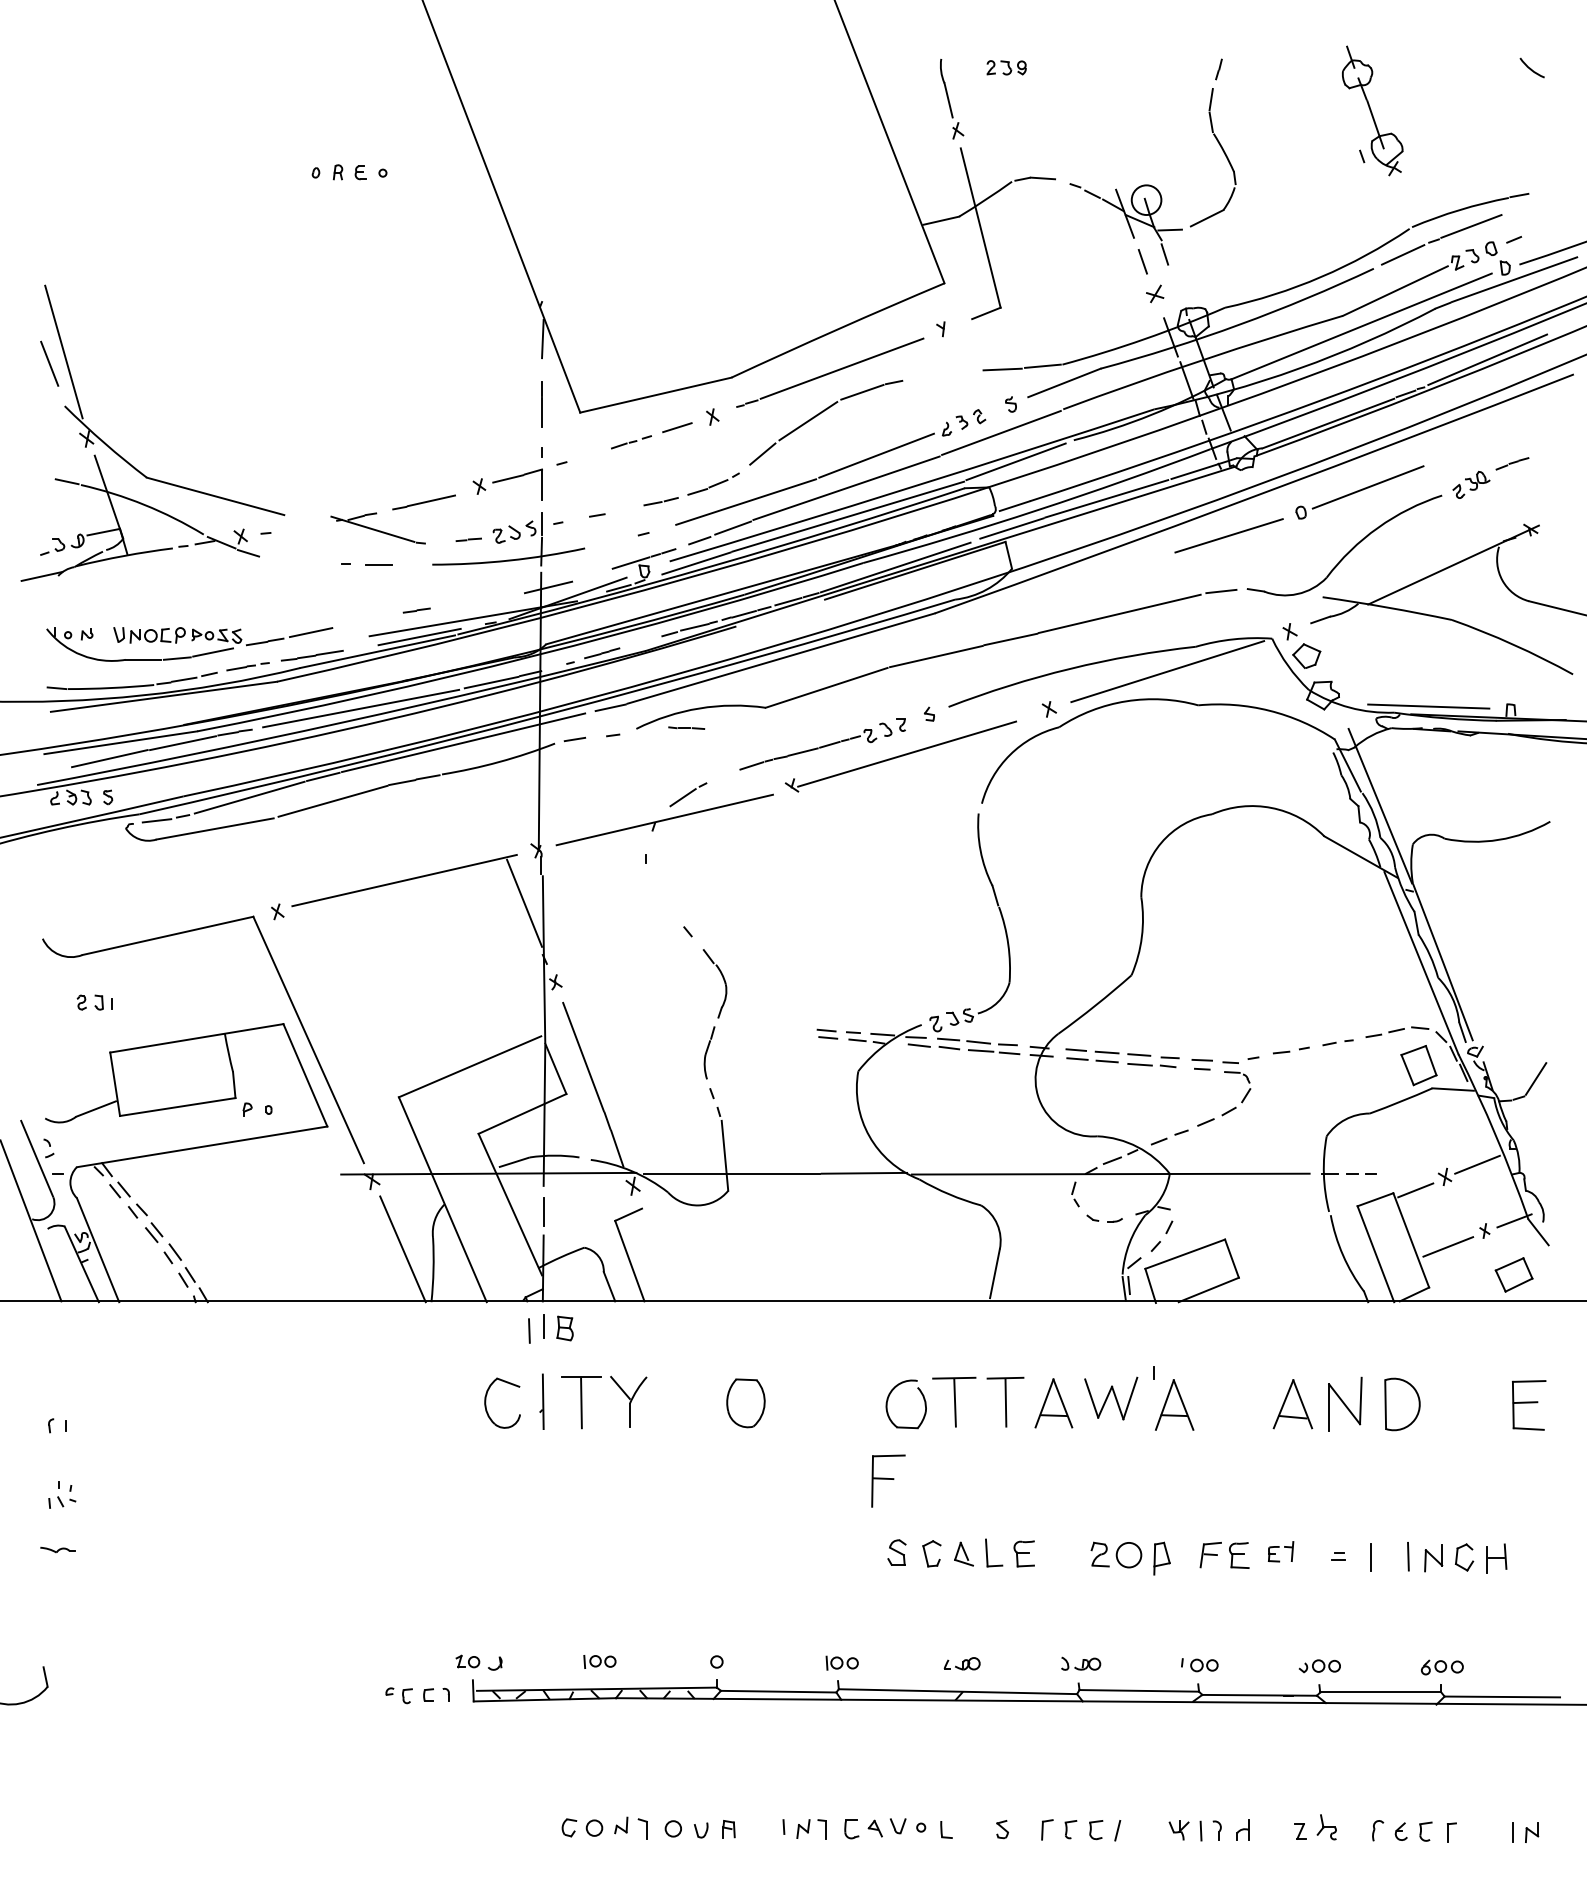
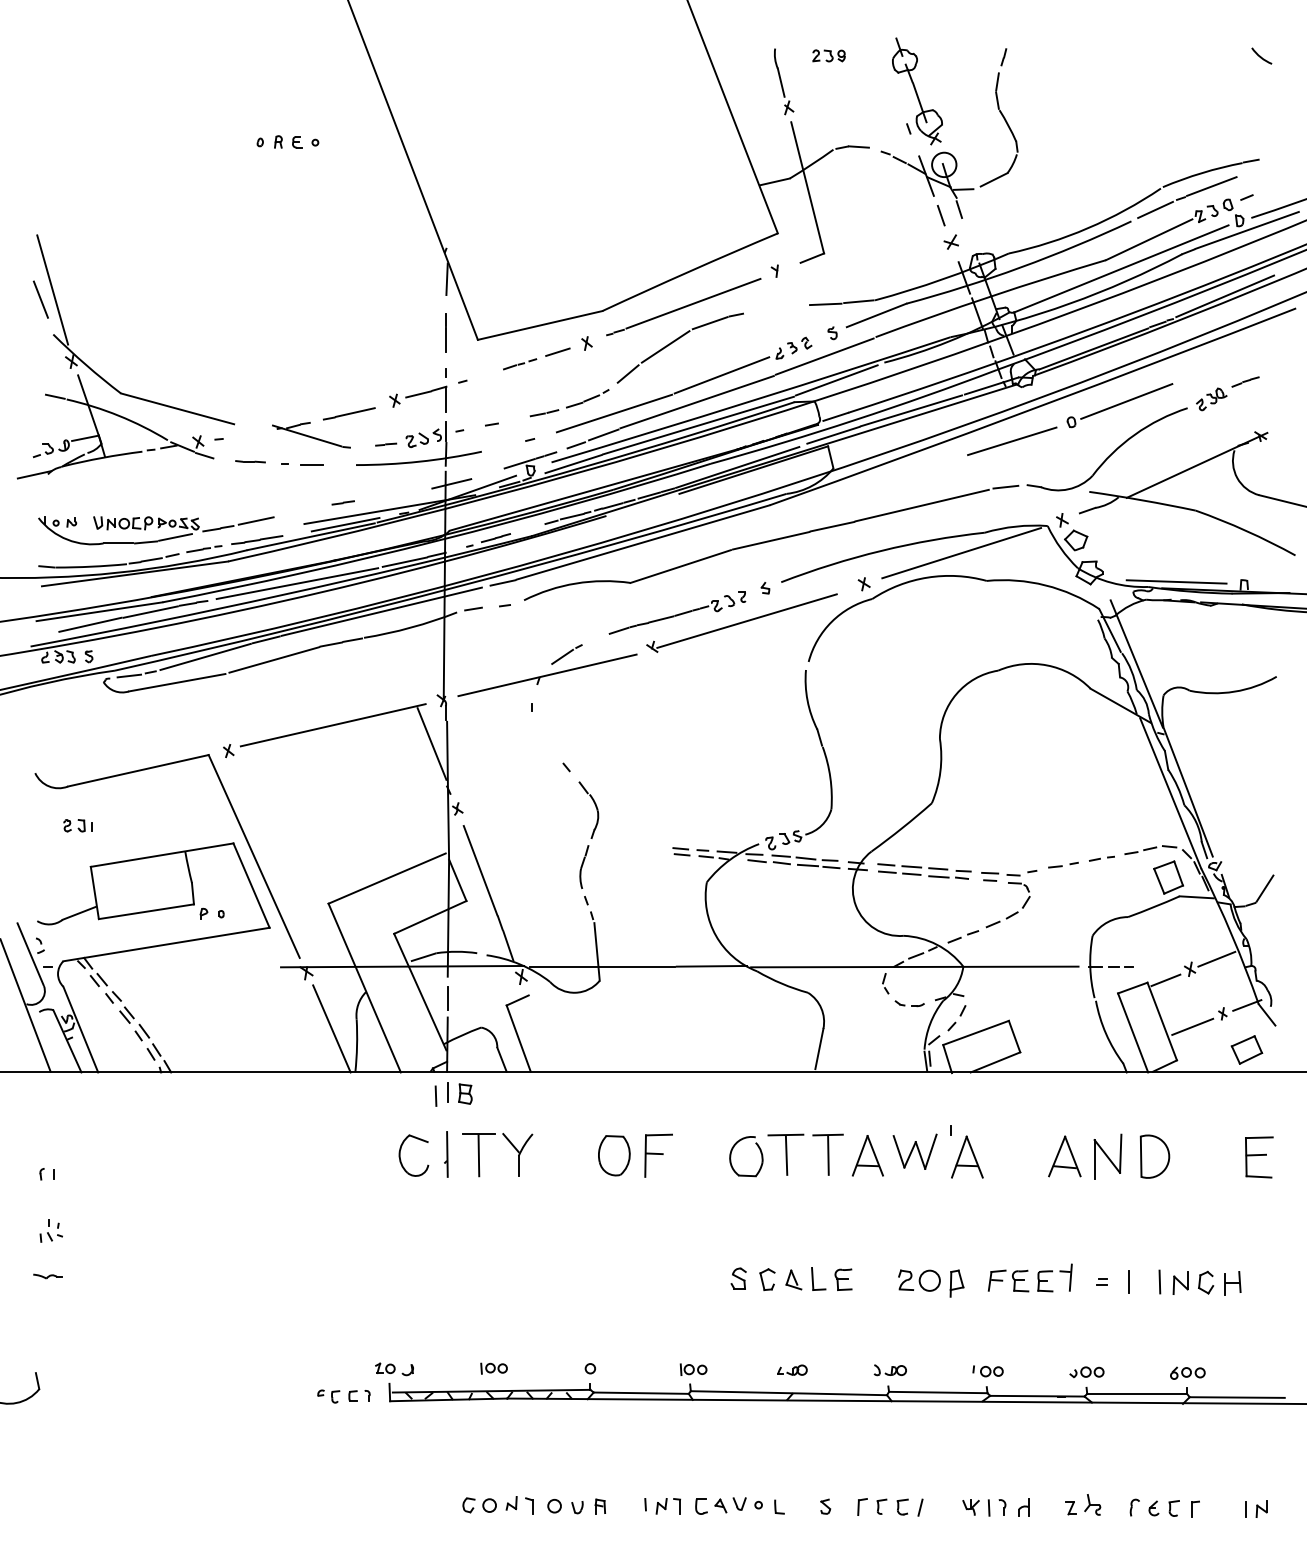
part: (1372, 111) -> (917, 91), moved
line: (686, 727) -> (250, 461), moved
part: (888, 1480) -> (658, 1155), moved
part: (1280, 1551) -> (1054, 1277), size x1.67

